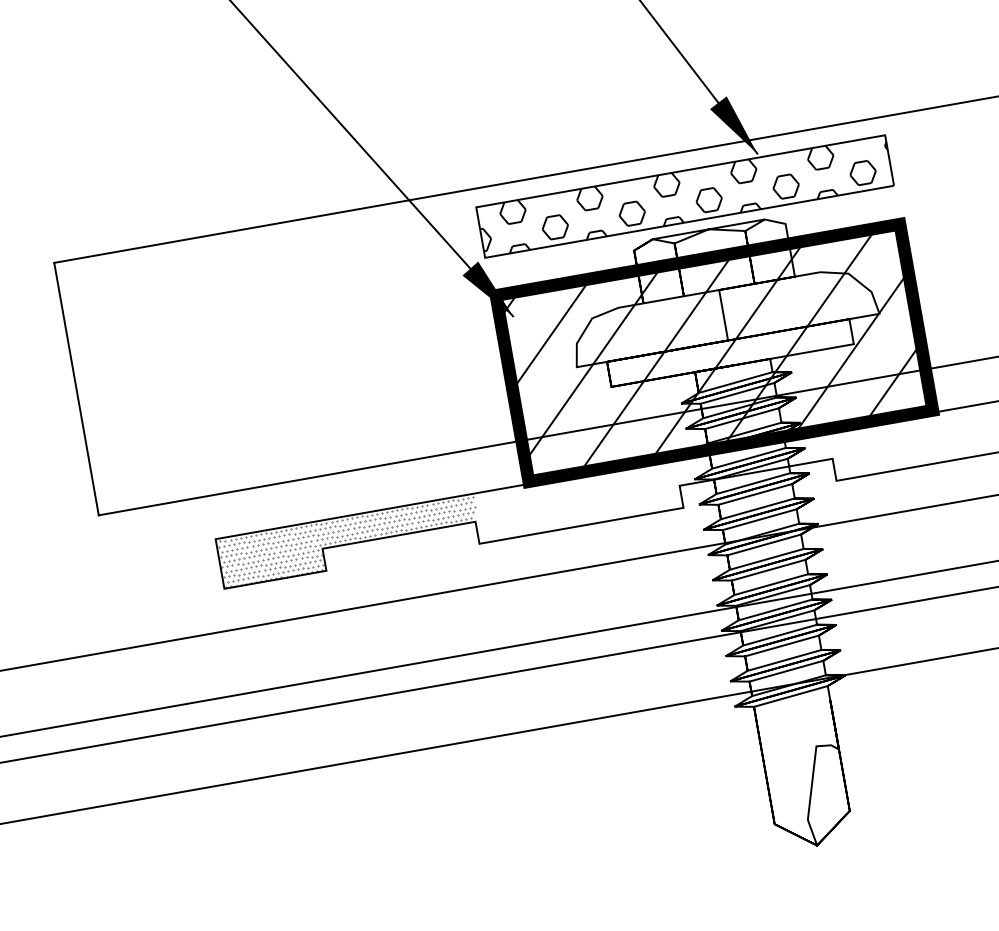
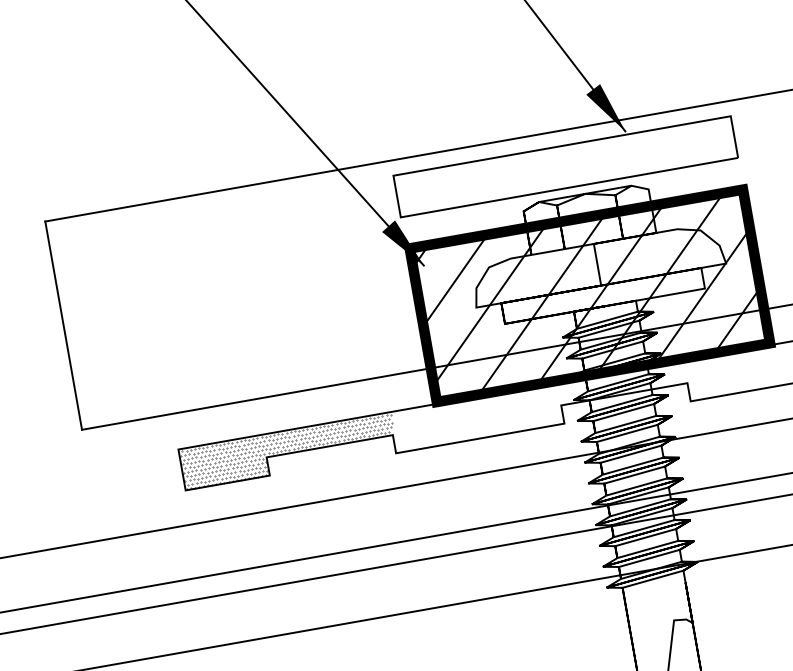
hatch: (791, 177) -> (653, 151), removed
hatch: (582, 212) -> (481, 179), removed

